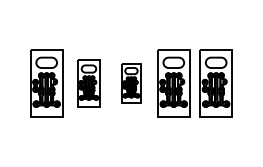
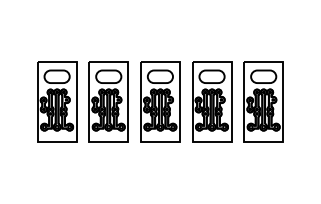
part: (88, 83) -> (108, 101), size x1.43
part: (131, 83) -> (160, 101), size x1.67

